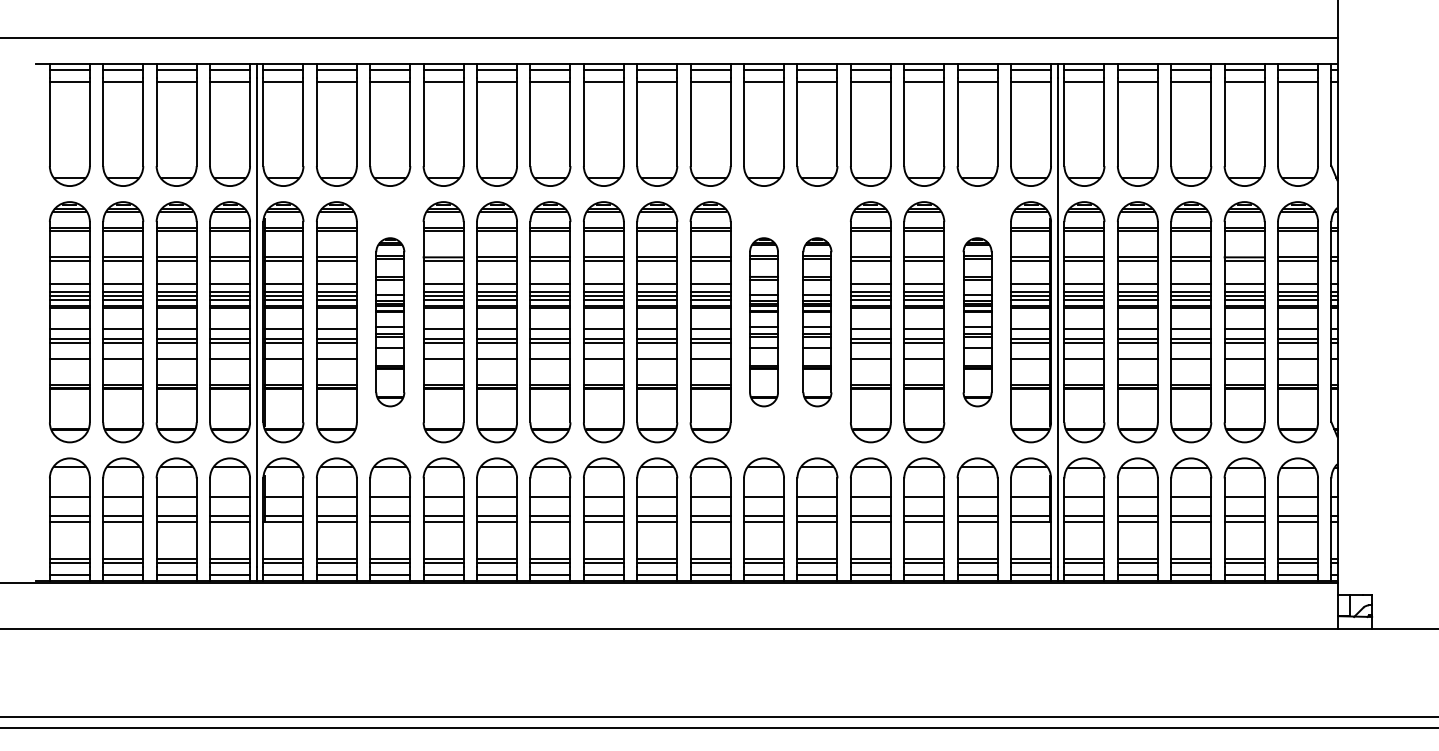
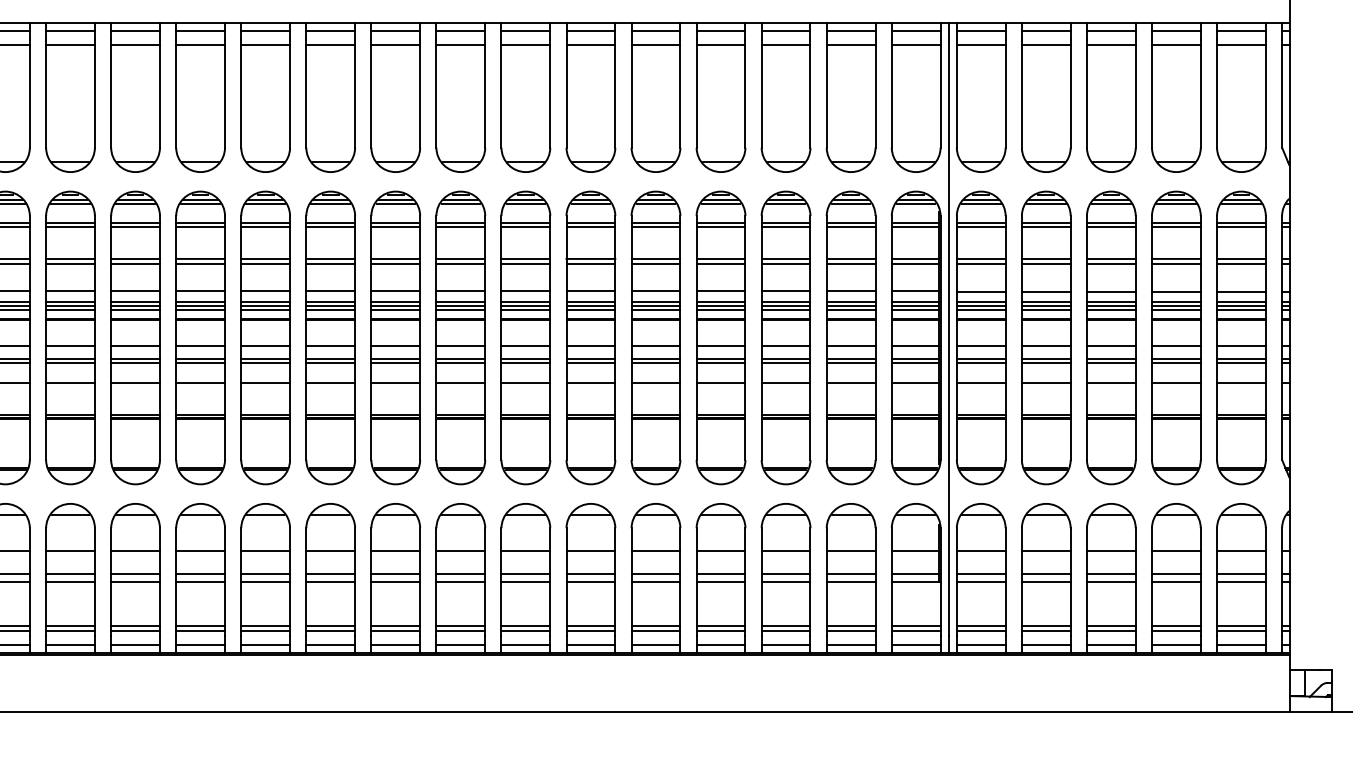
part: (390, 322) -> (135, 338), size x1.43
part: (763, 322) -> (590, 338), size x1.43
part: (817, 322) -> (656, 338), size x1.43
part: (977, 322) -> (850, 338), size x1.43

